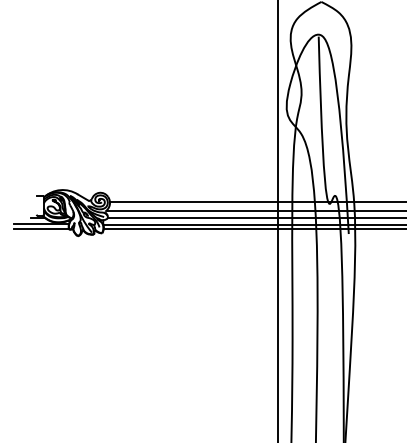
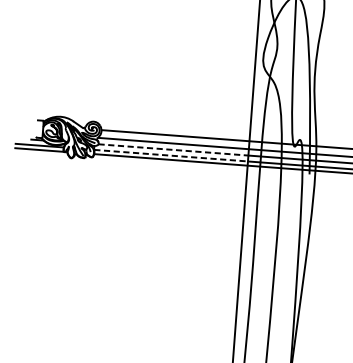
line: (193, 217) -> (173, 149), solid -> dashed
line: (191, 224) -> (171, 155), solid -> dashed

